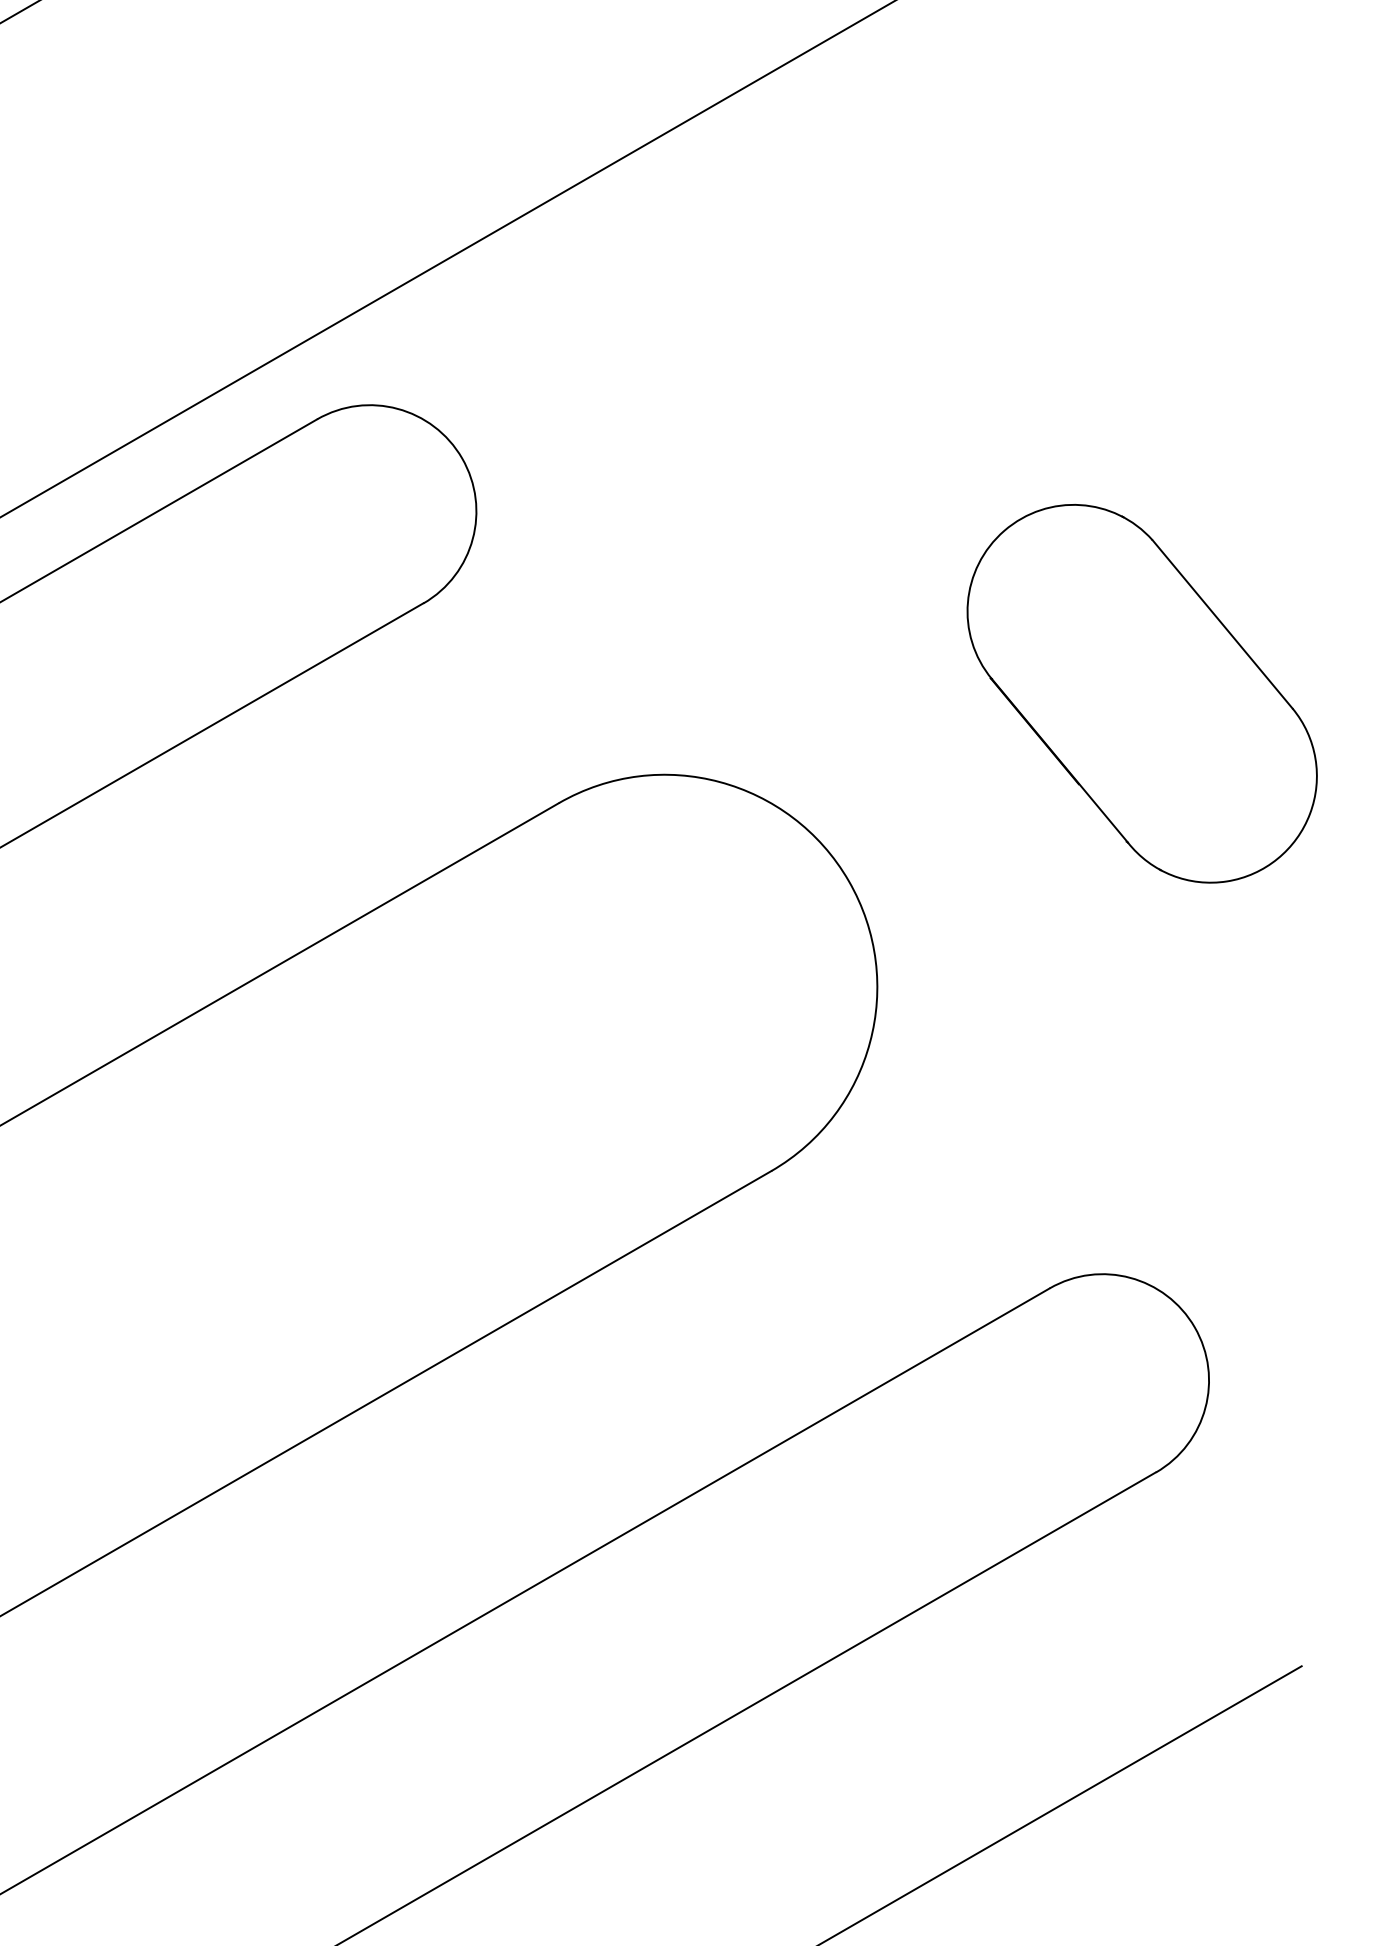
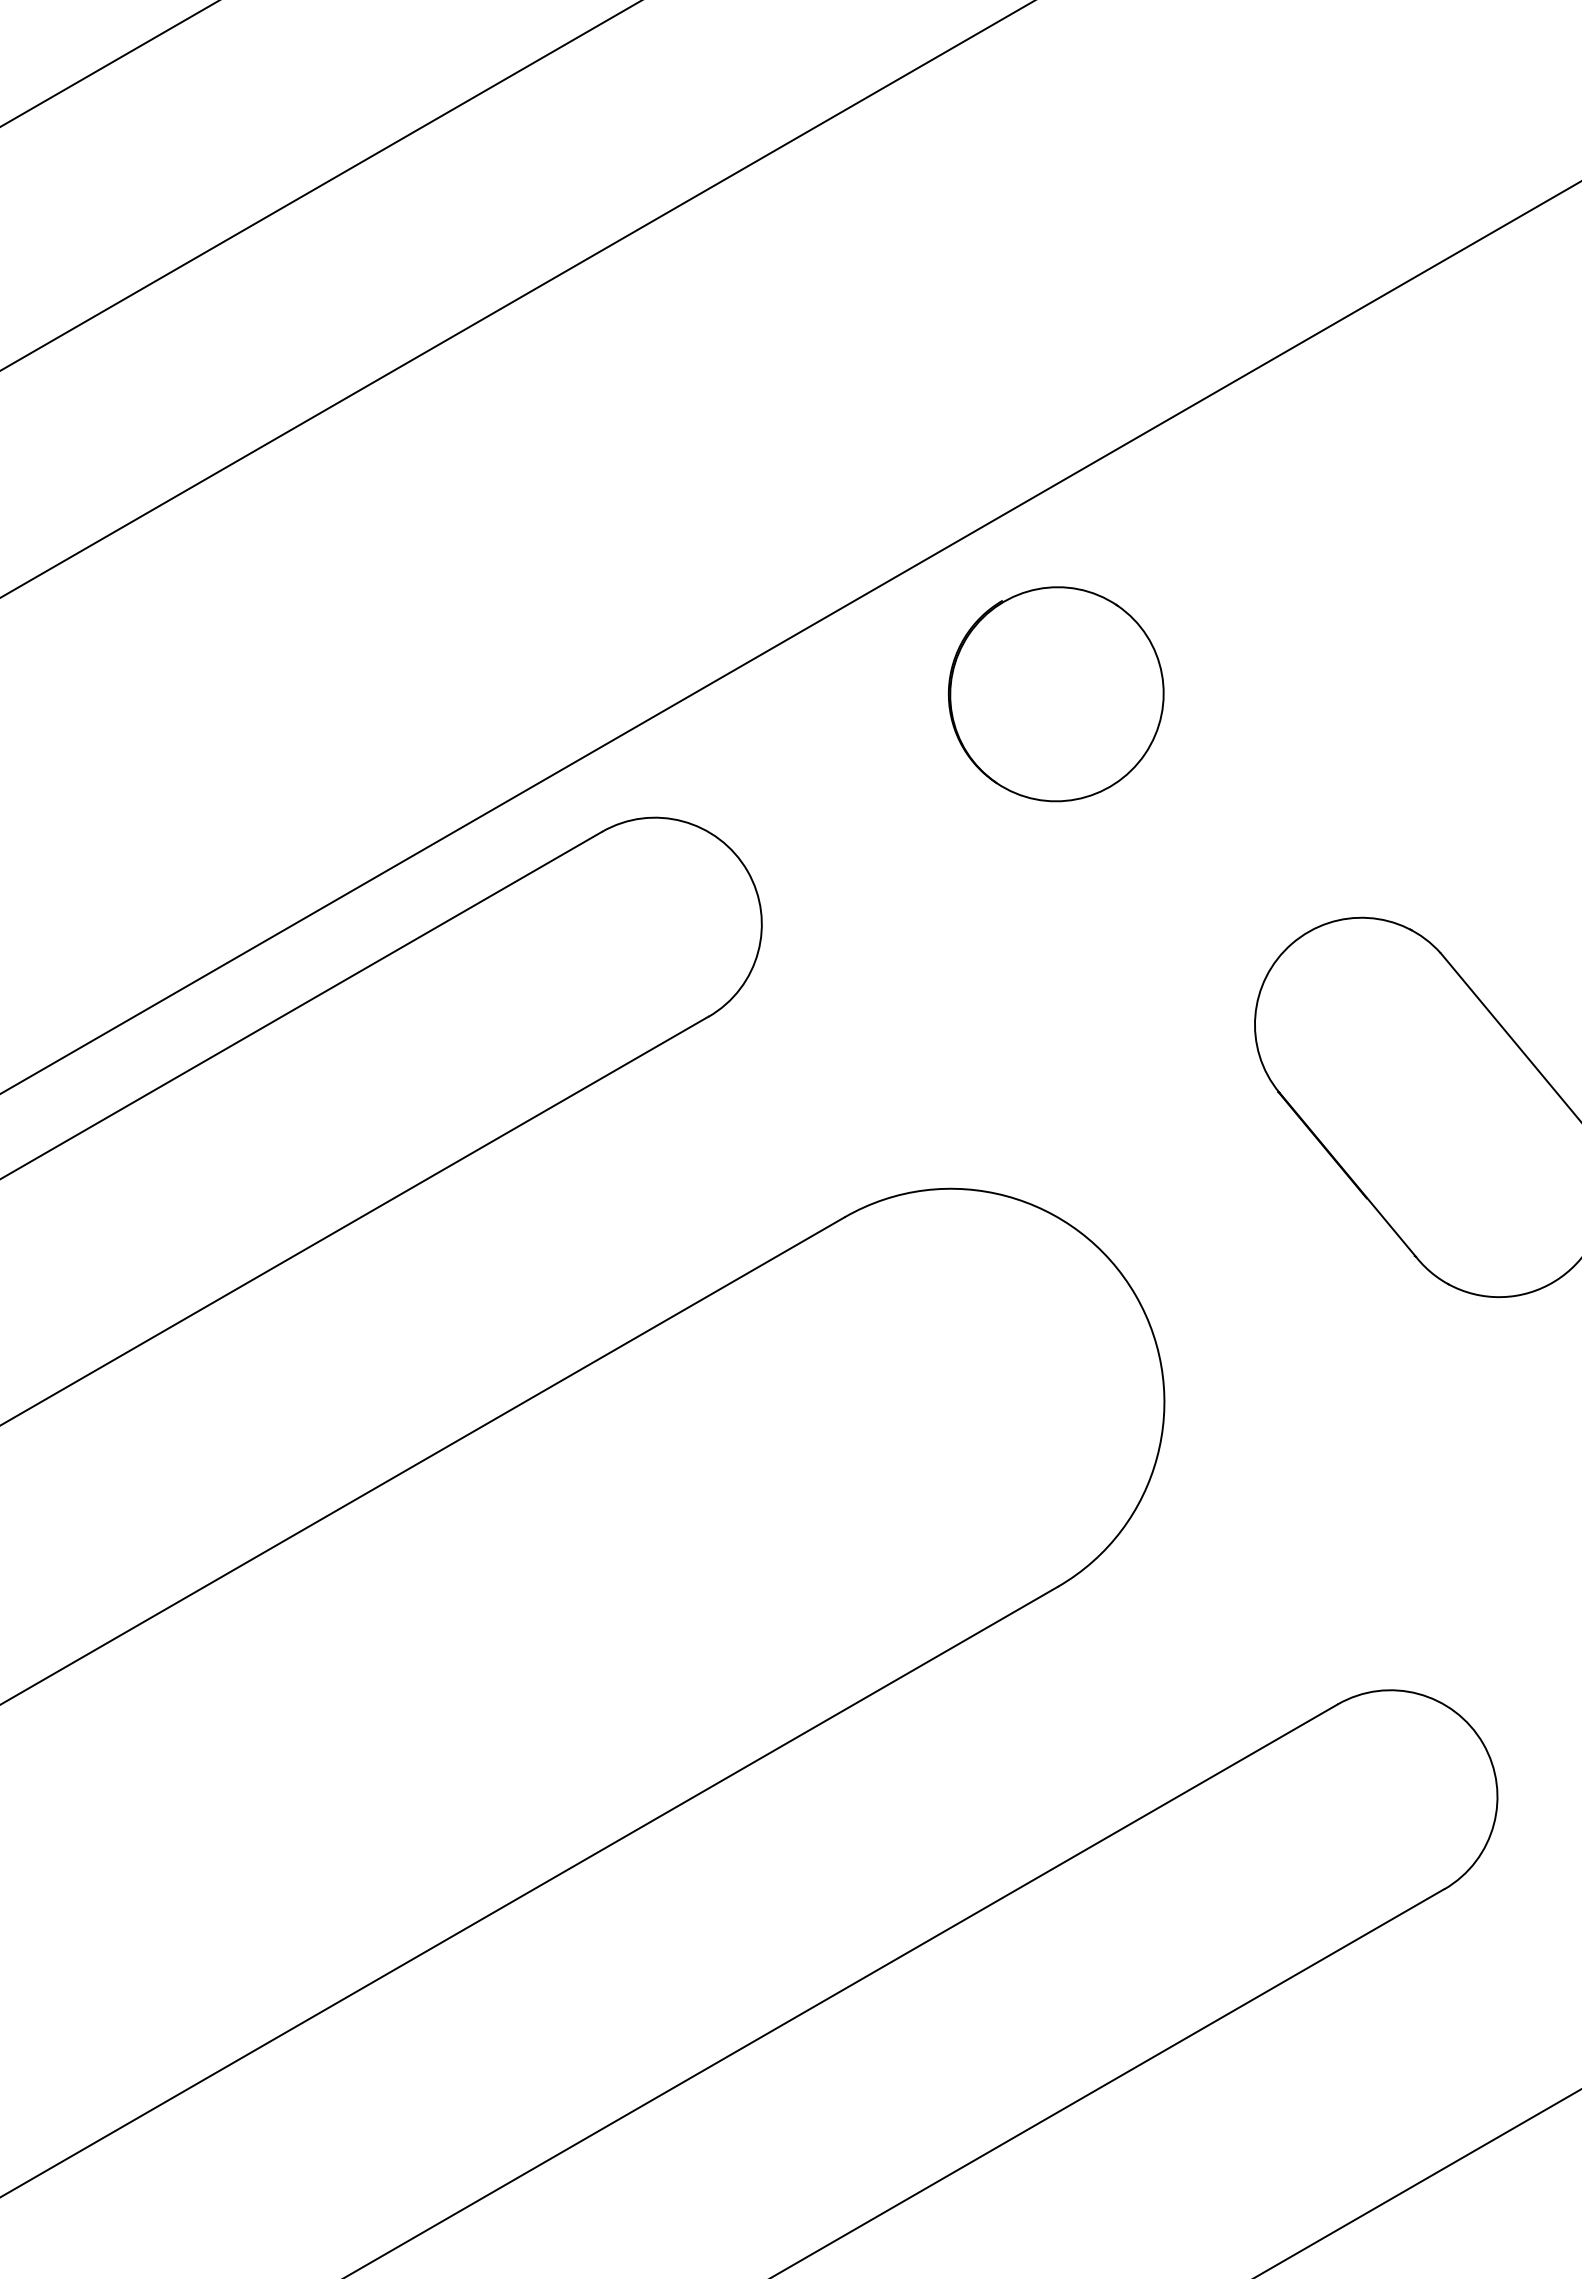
part: (768, 282) -> (1055, 694), added

